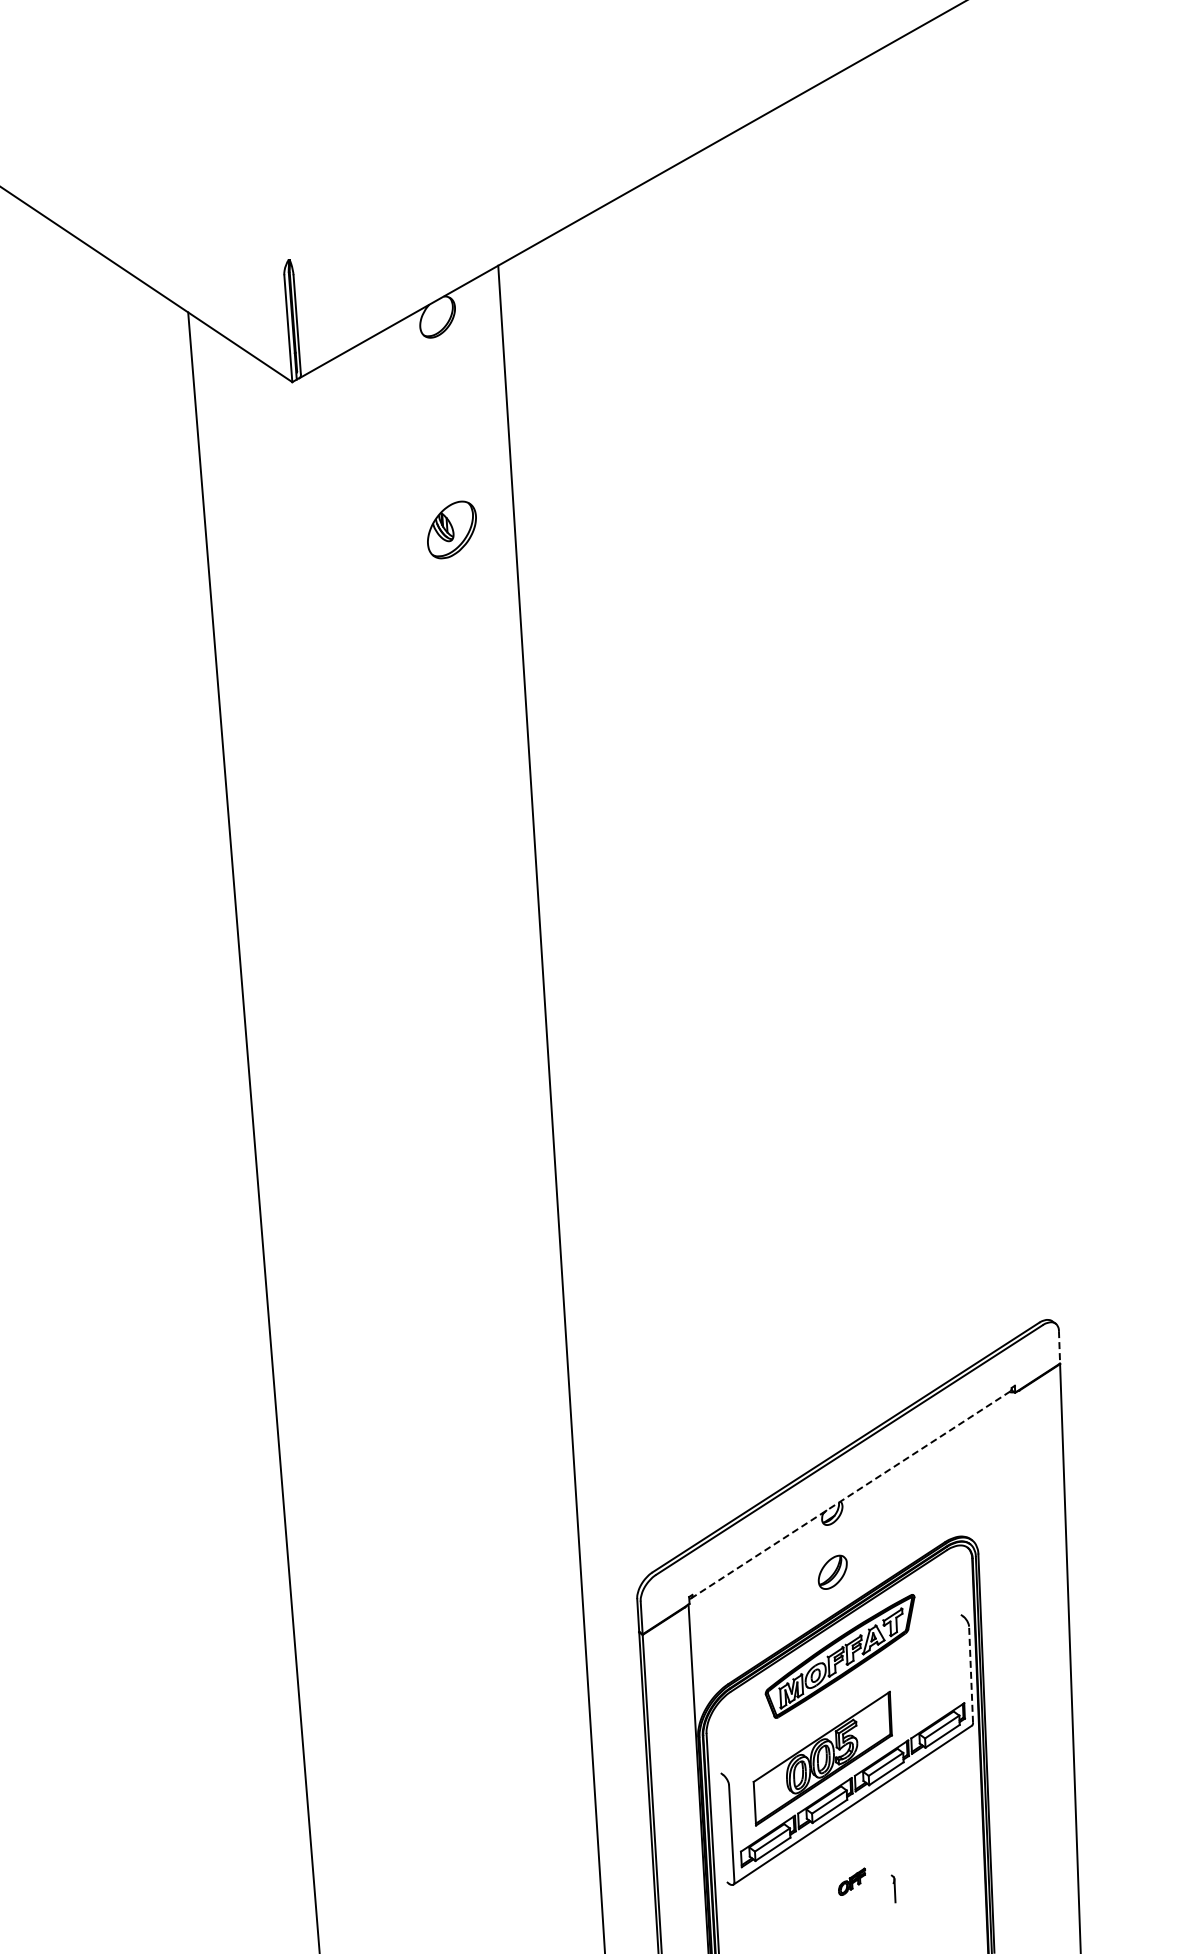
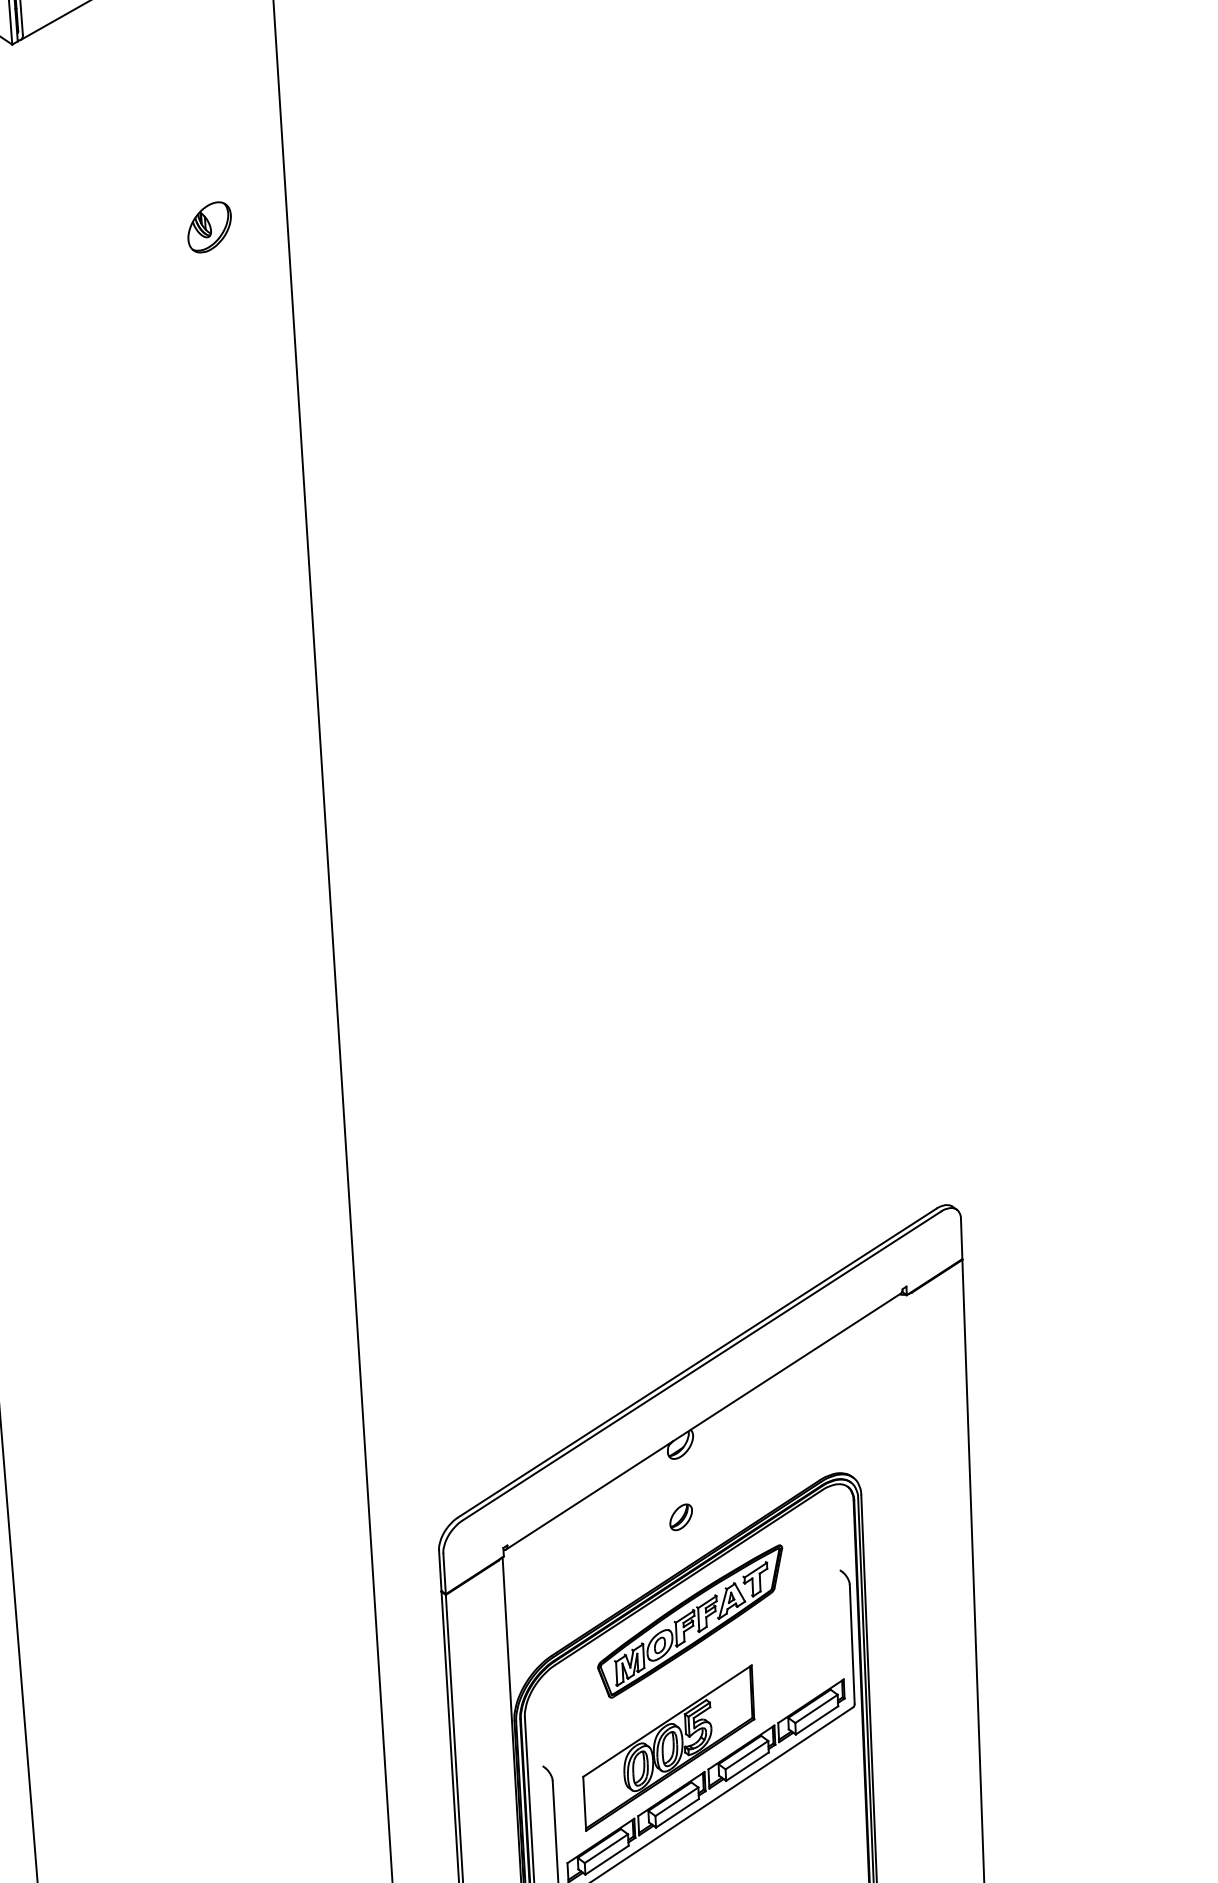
part: (451, 529) -> (209, 226), size x0.71
line: (1059, 1347) -> (961, 1239), dashed -> solid
line: (850, 1495) -> (703, 1422), dashed -> solid
part: (832, 1571) -> (680, 1516), size x0.62
line: (971, 1674) -> (852, 1643), dashed -> solid

